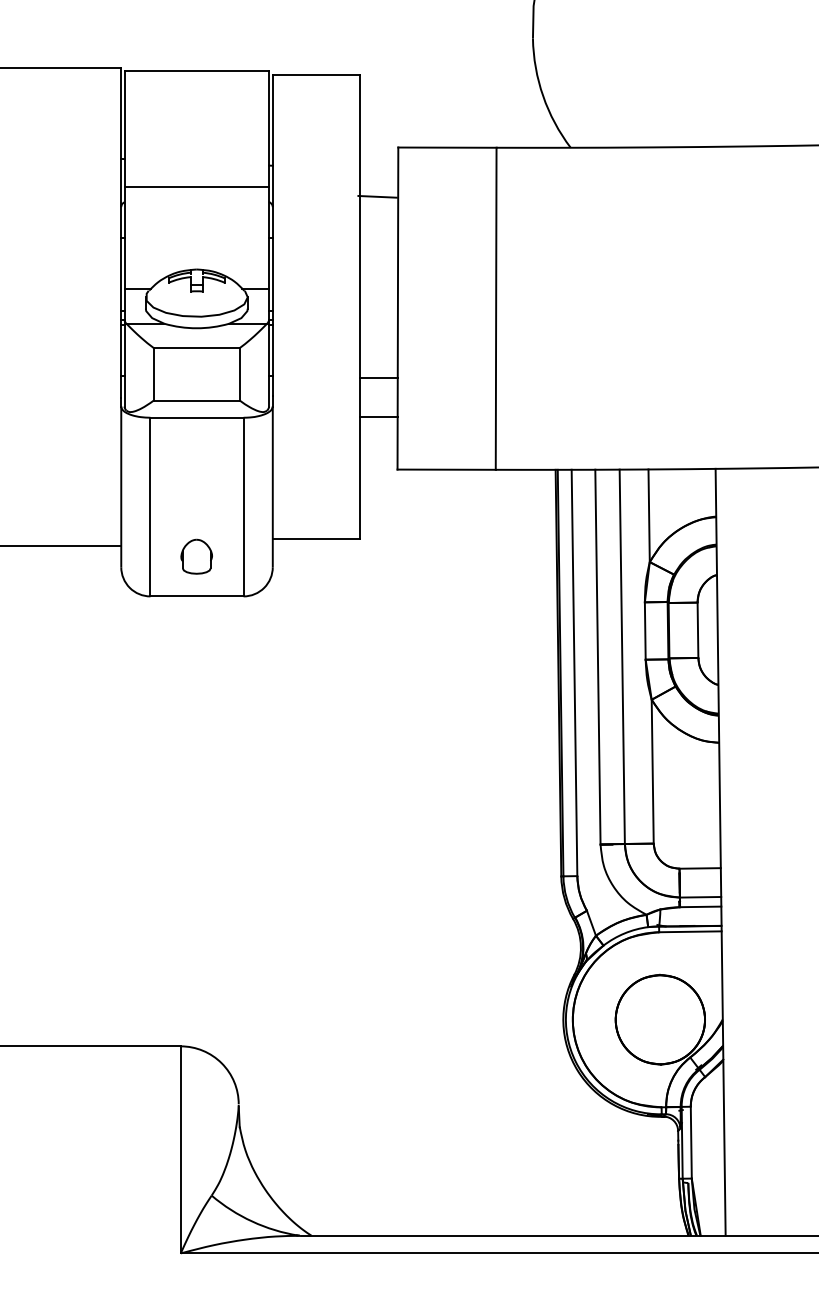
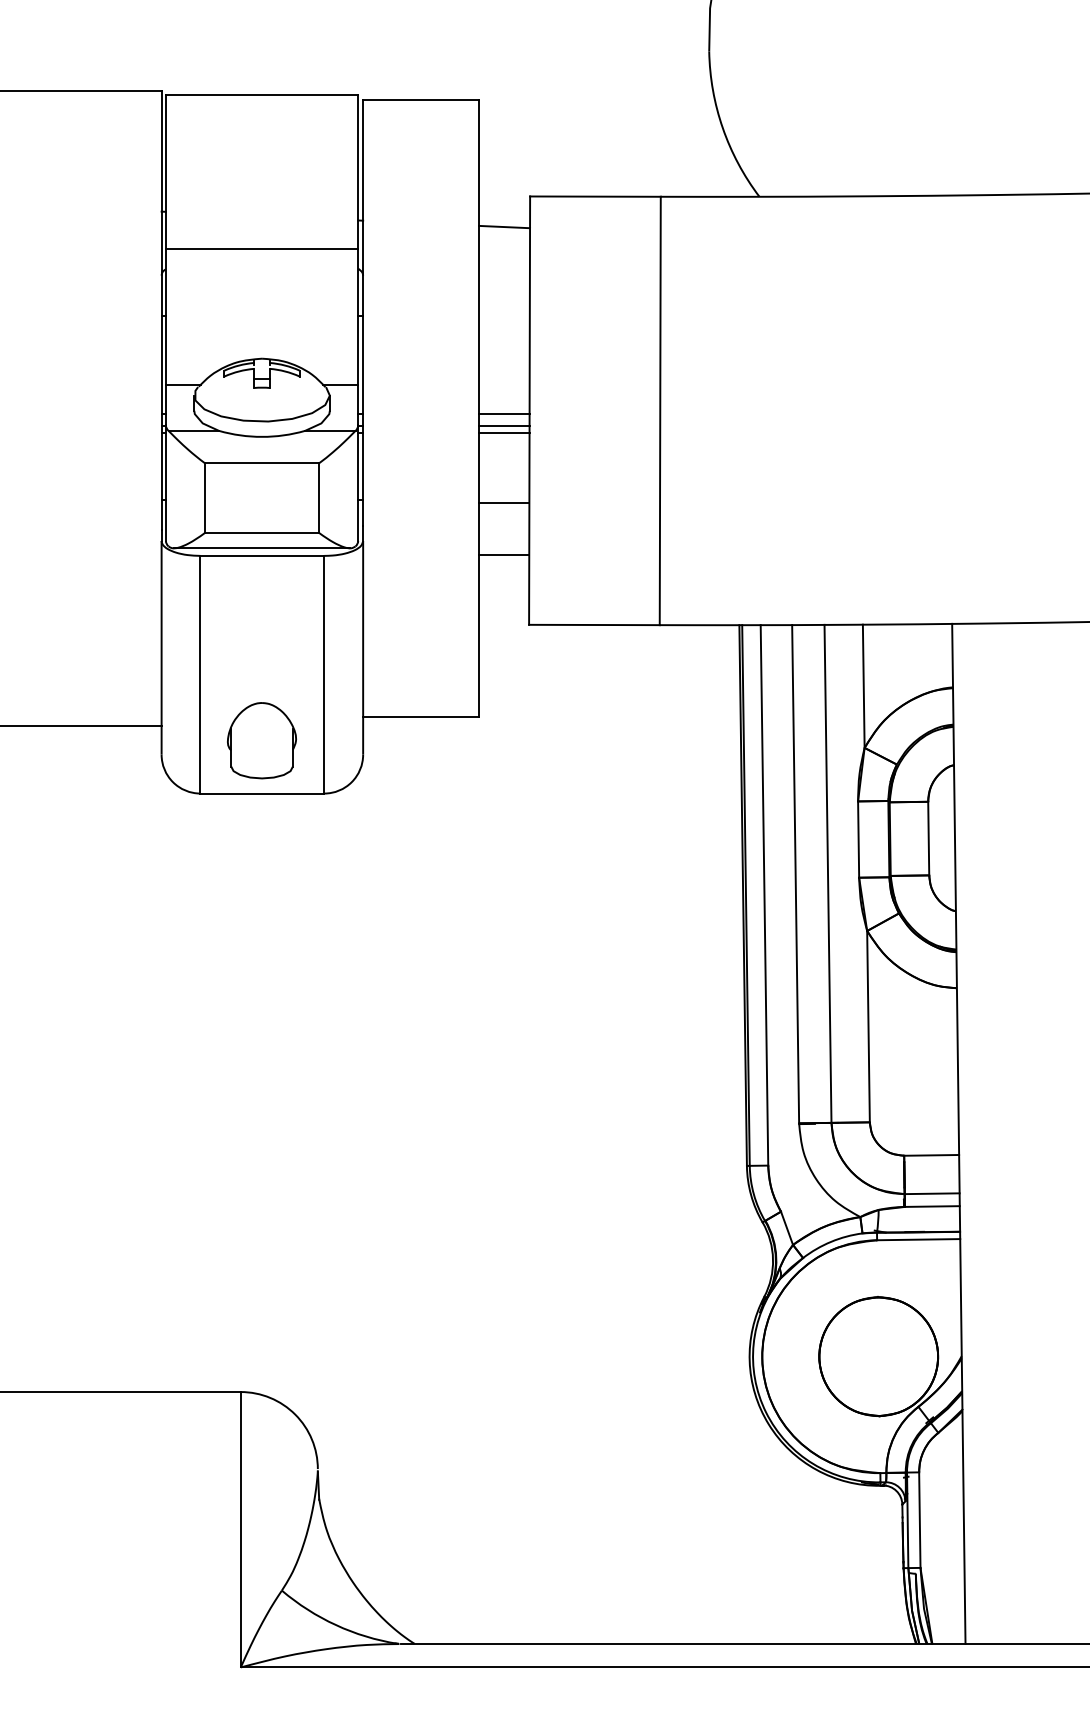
line: (377, 196) -> (504, 226), moved
line: (379, 310) -> (504, 413), added
line: (379, 320) -> (504, 426), added
line: (379, 324) -> (504, 432), added
line: (197, 412) -> (262, 548), added
part: (196, 556) -> (261, 740), size x1.67

